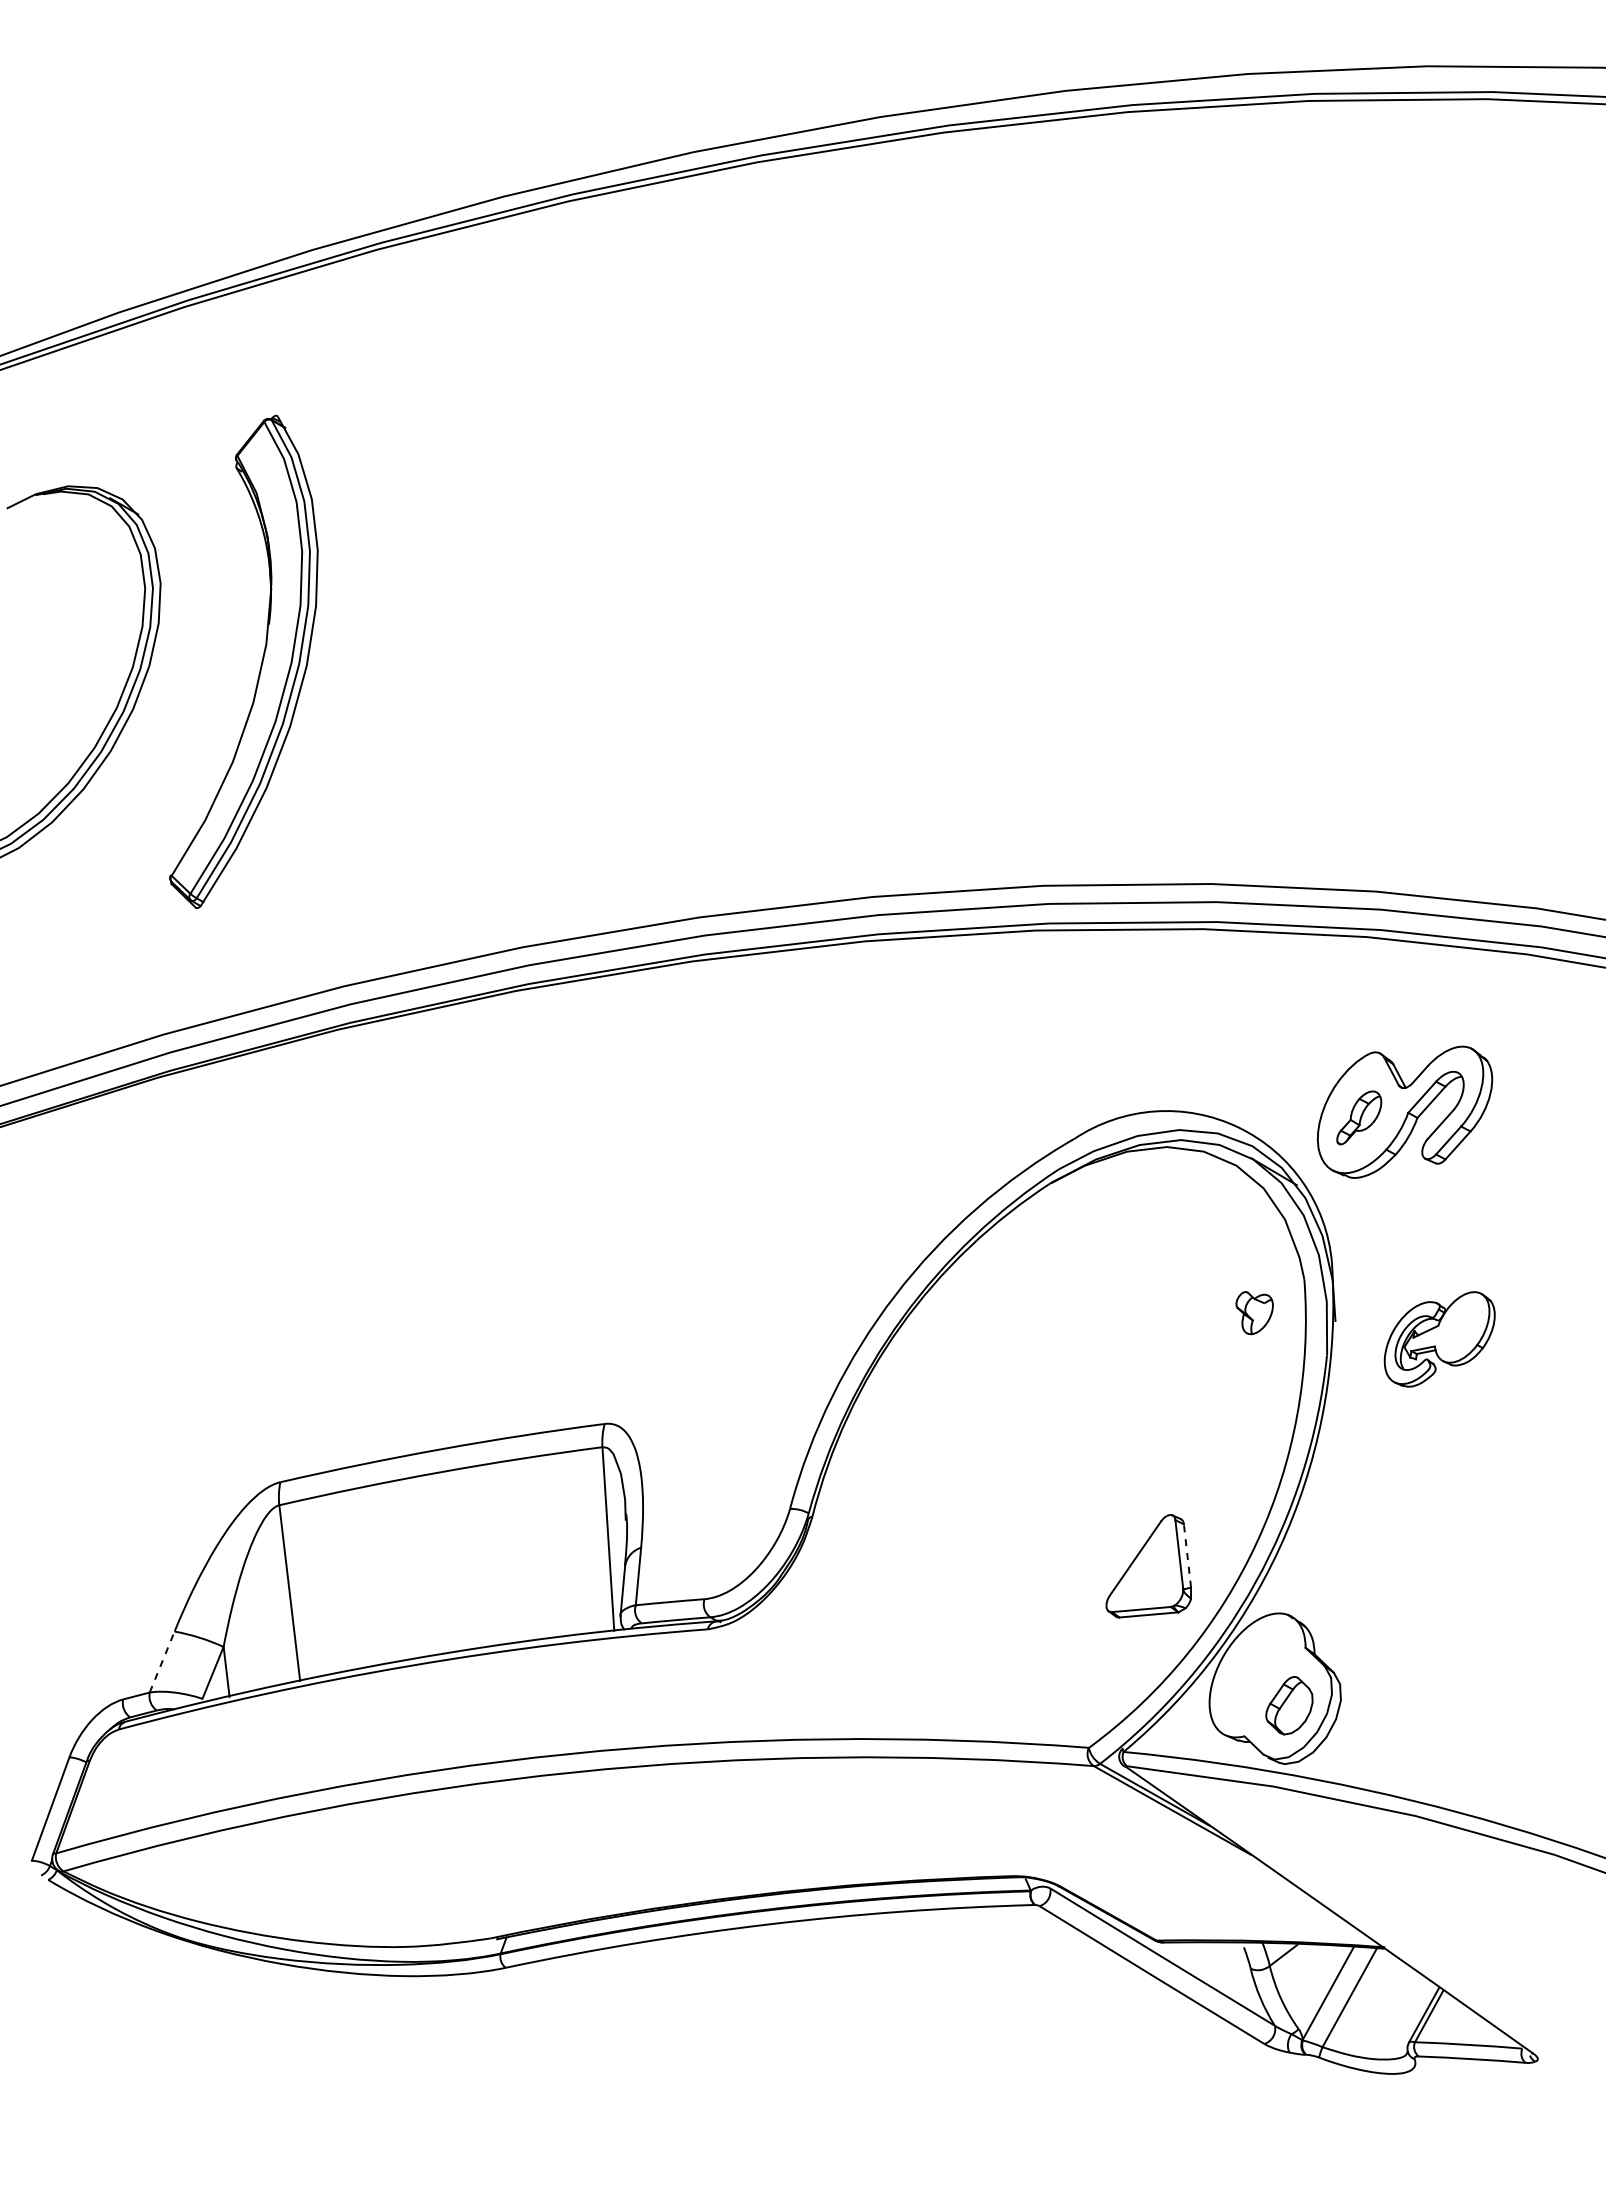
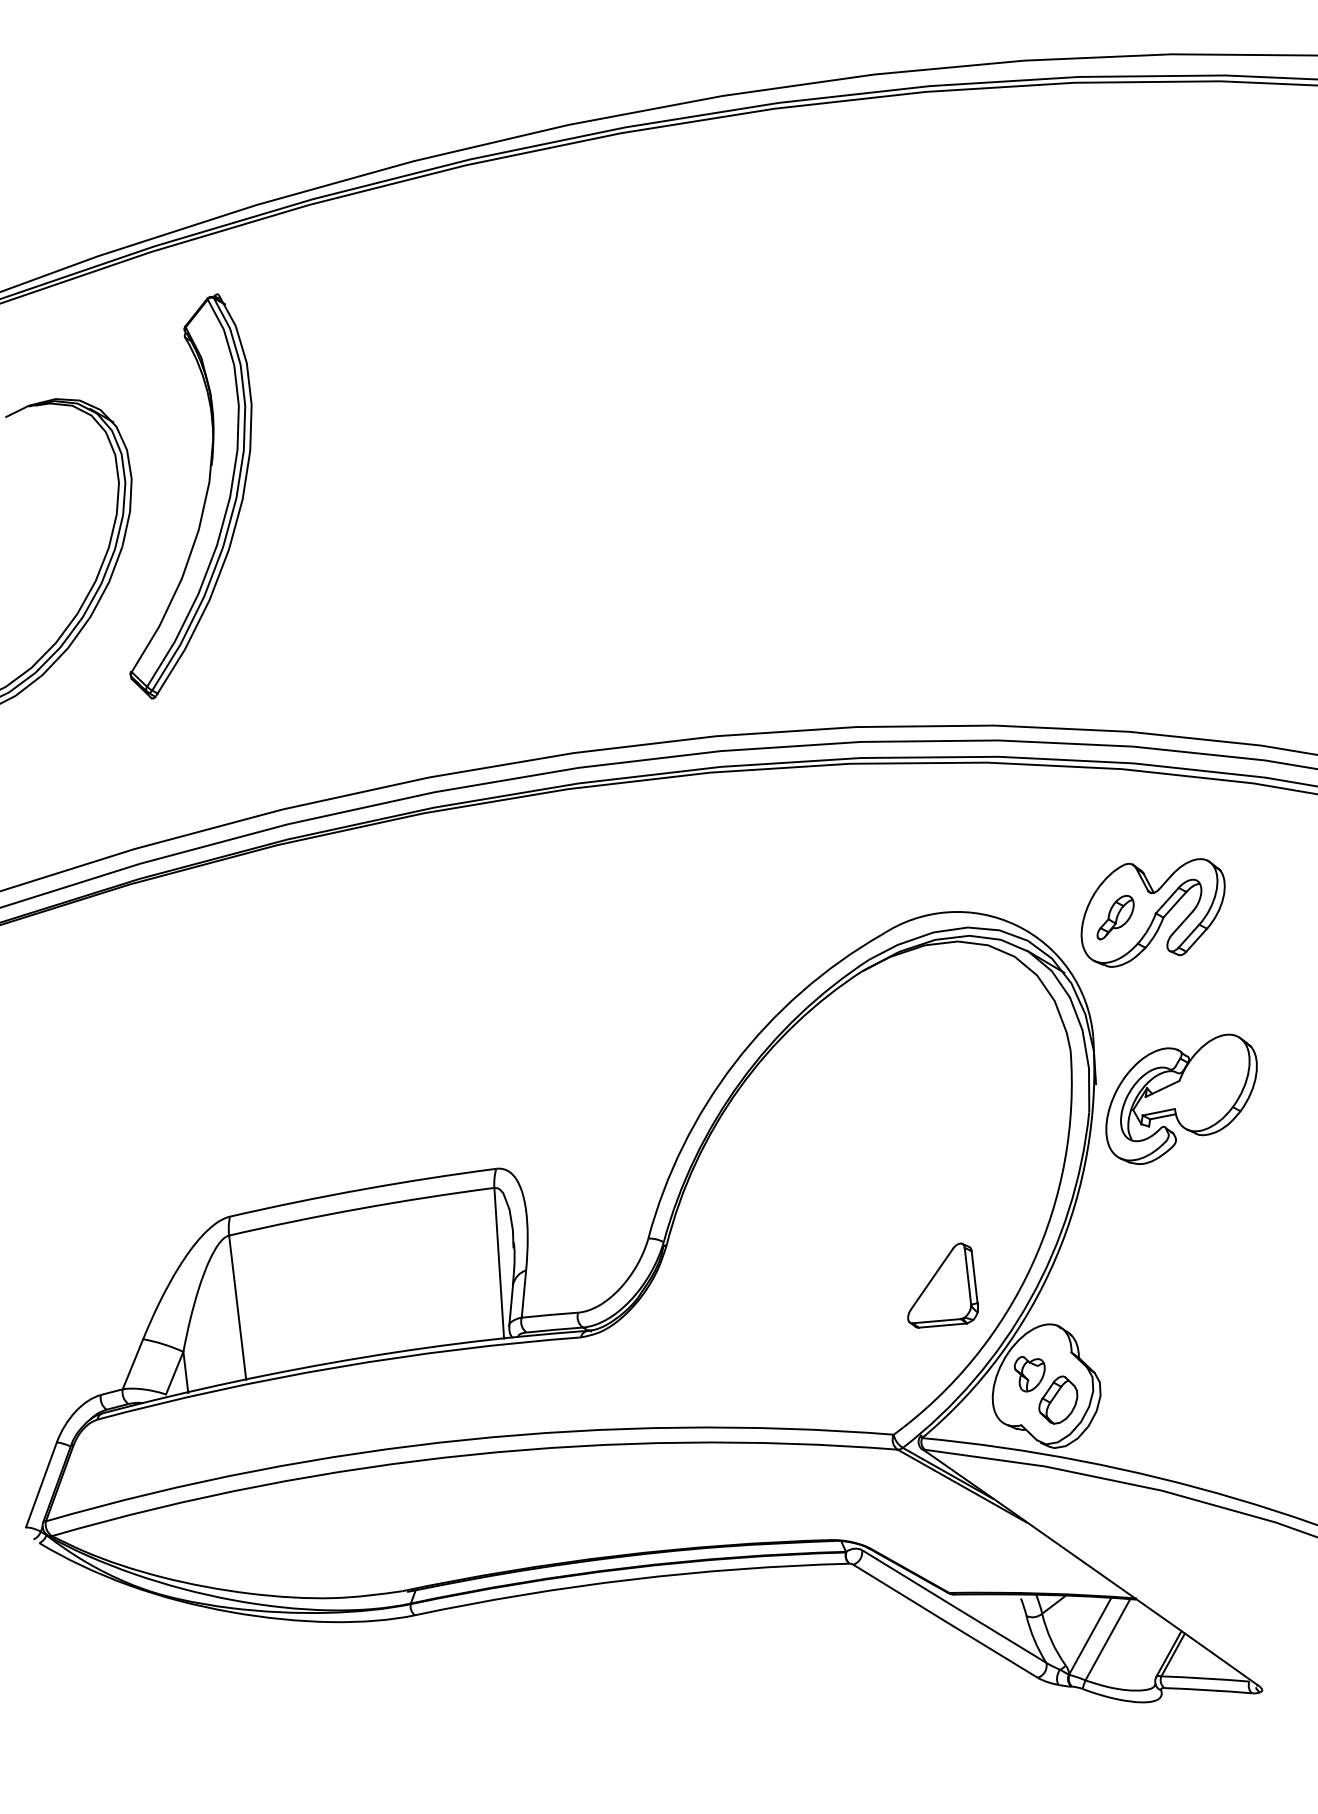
part: (260, 665) -> (204, 499), moved
part: (1254, 1313) -> (1029, 1374), moved
part: (1439, 1339) -> (1181, 1099), size x1.67
line: (1187, 1555) -> (974, 1276), dashed -> solid
line: (162, 1662) -> (133, 1364), dashed -> solid

